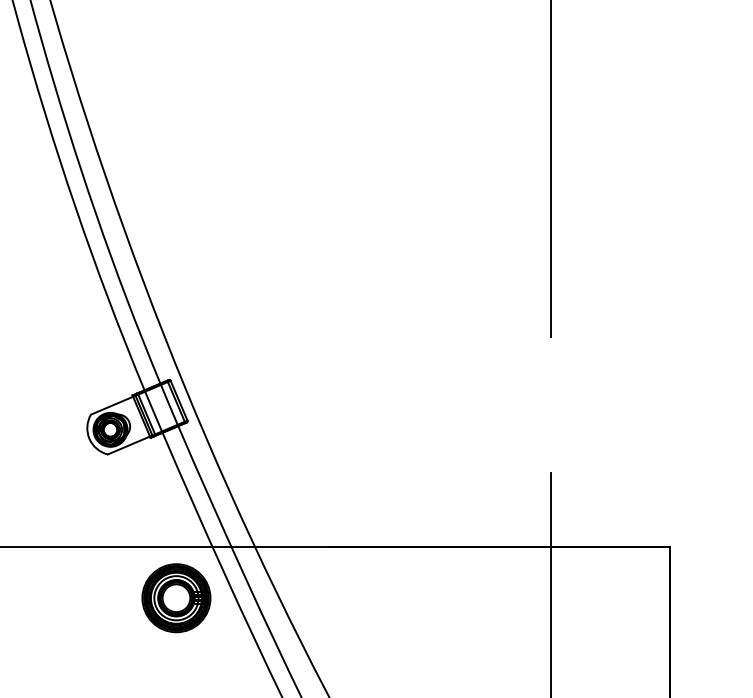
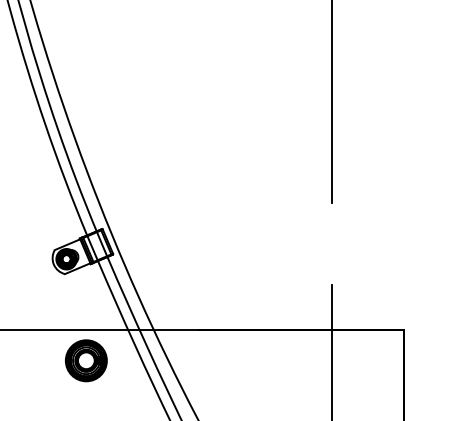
part: (176, 597) -> (86, 360), moved

